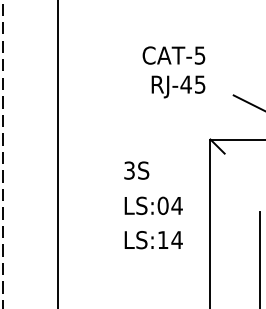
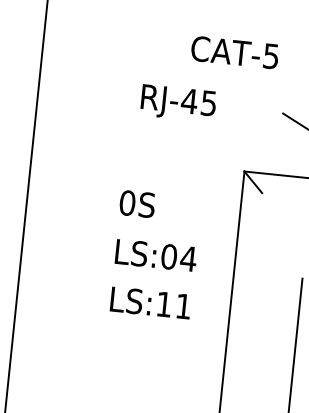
text: (173, 55) -> (234, 52), moved
text: (178, 86) -> (178, 102), moved
text: (129, 170) -> (127, 202), 3S -> 0S
text: (176, 239) -> (182, 305), LS:14 -> LS:11

